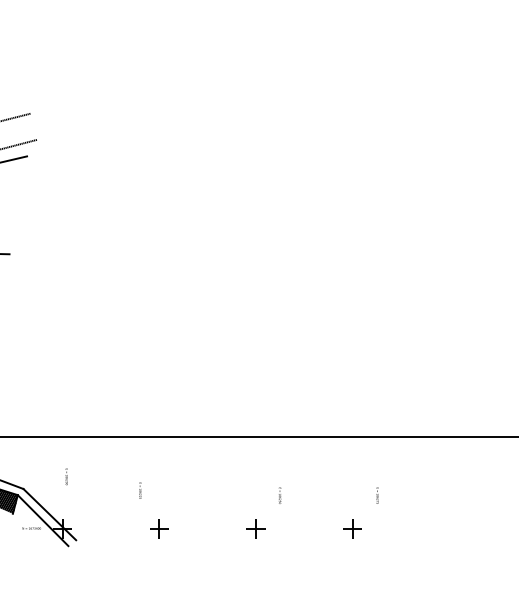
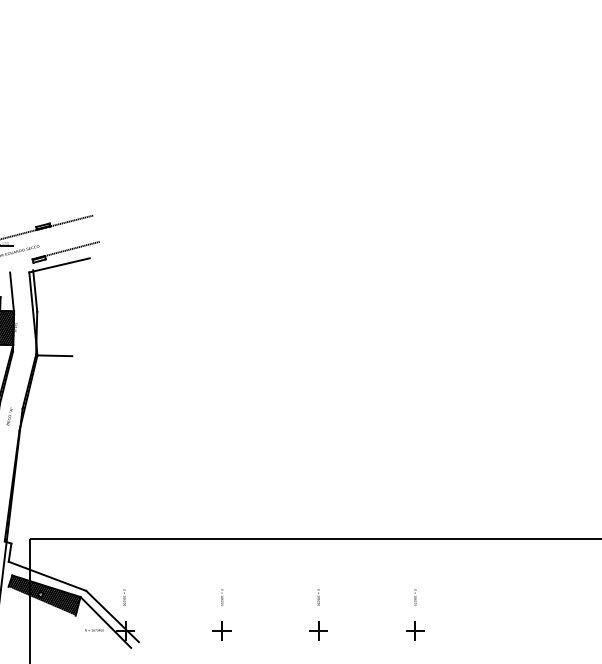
text: (66, 476) -> (124, 597), moved
text: (140, 490) -> (222, 597), moved
text: (279, 495) -> (318, 597), moved
text: (377, 495) -> (415, 597), moved

